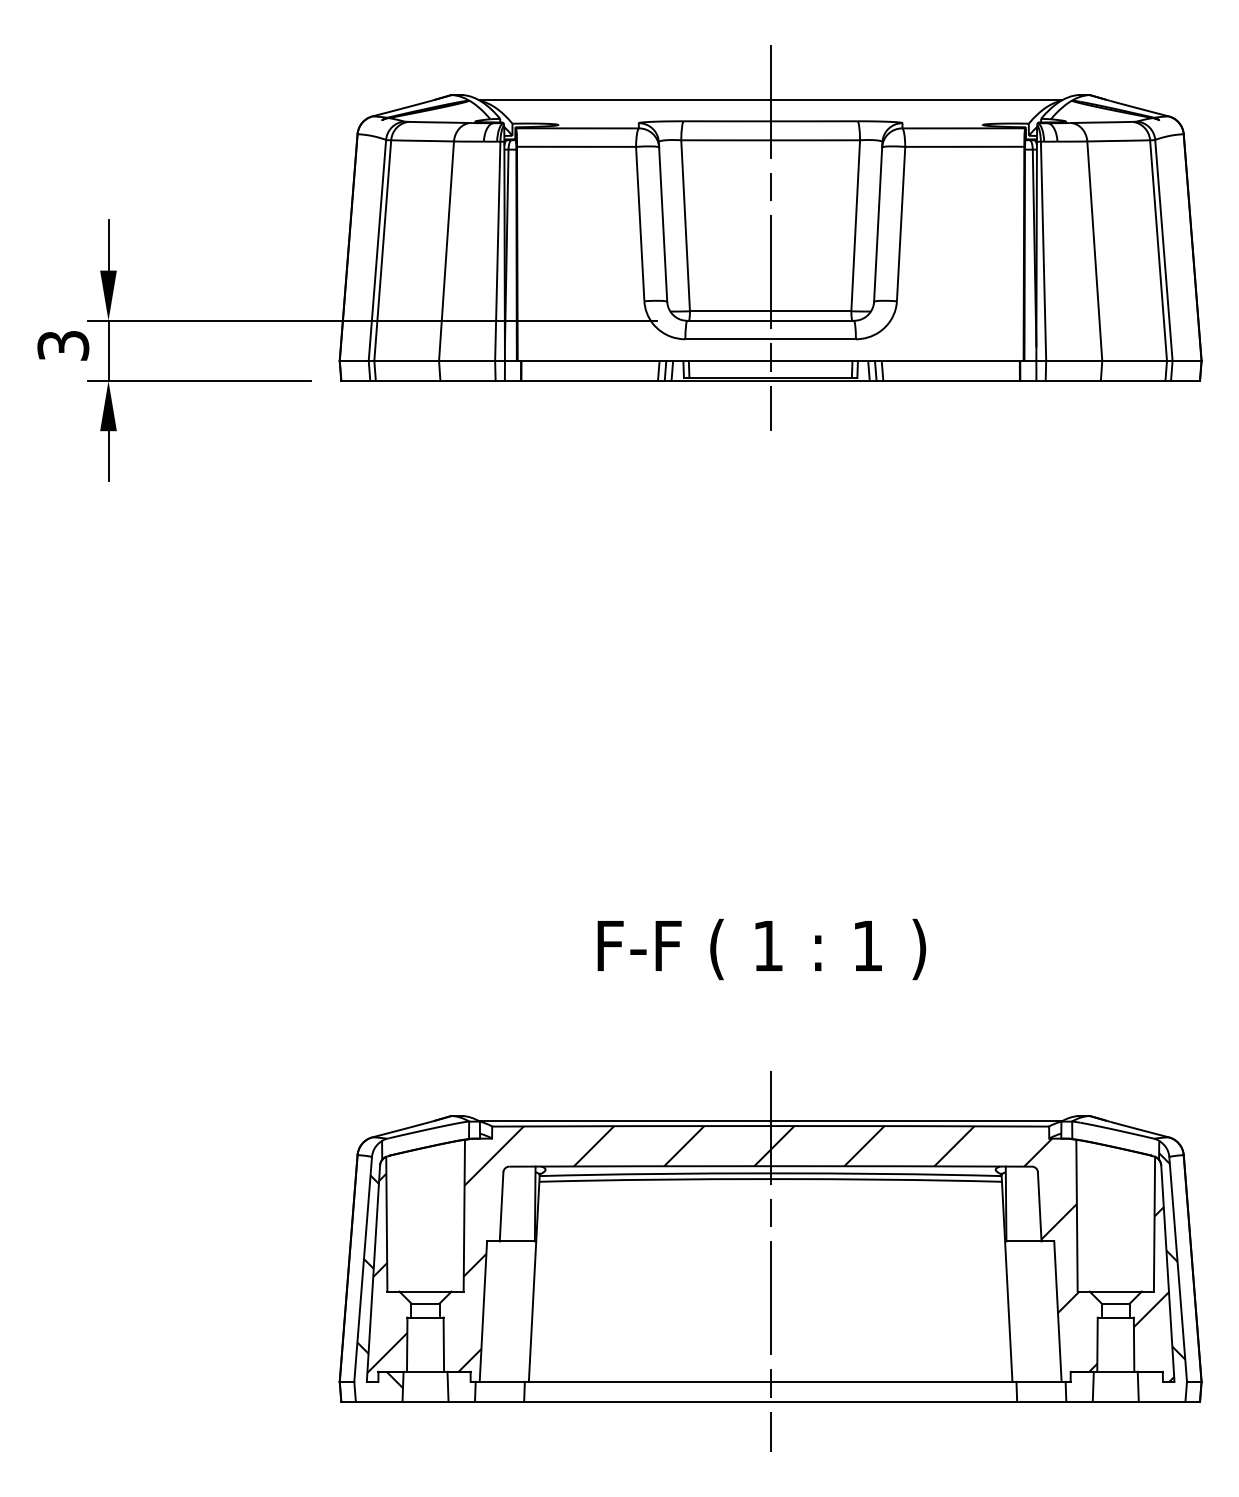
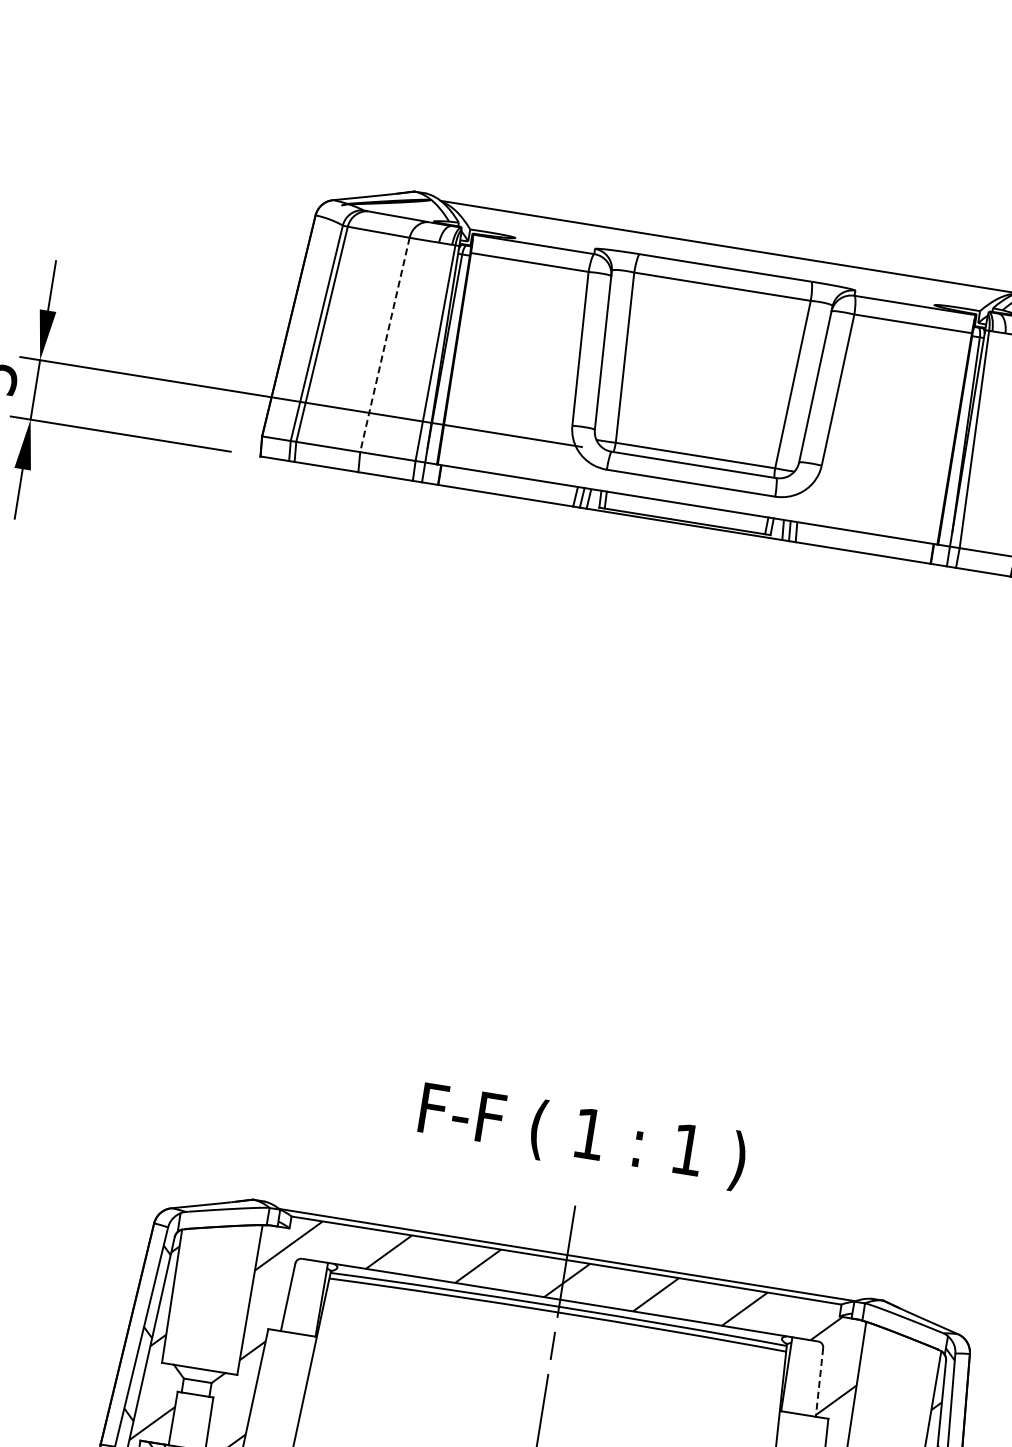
line: (770, 237) -> (706, 382), removed
line: (446, 251) -> (384, 345), solid -> dashed
text: (761, 949) -> (582, 1136), moved
line: (1039, 1206) -> (819, 1382), solid -> dashed

